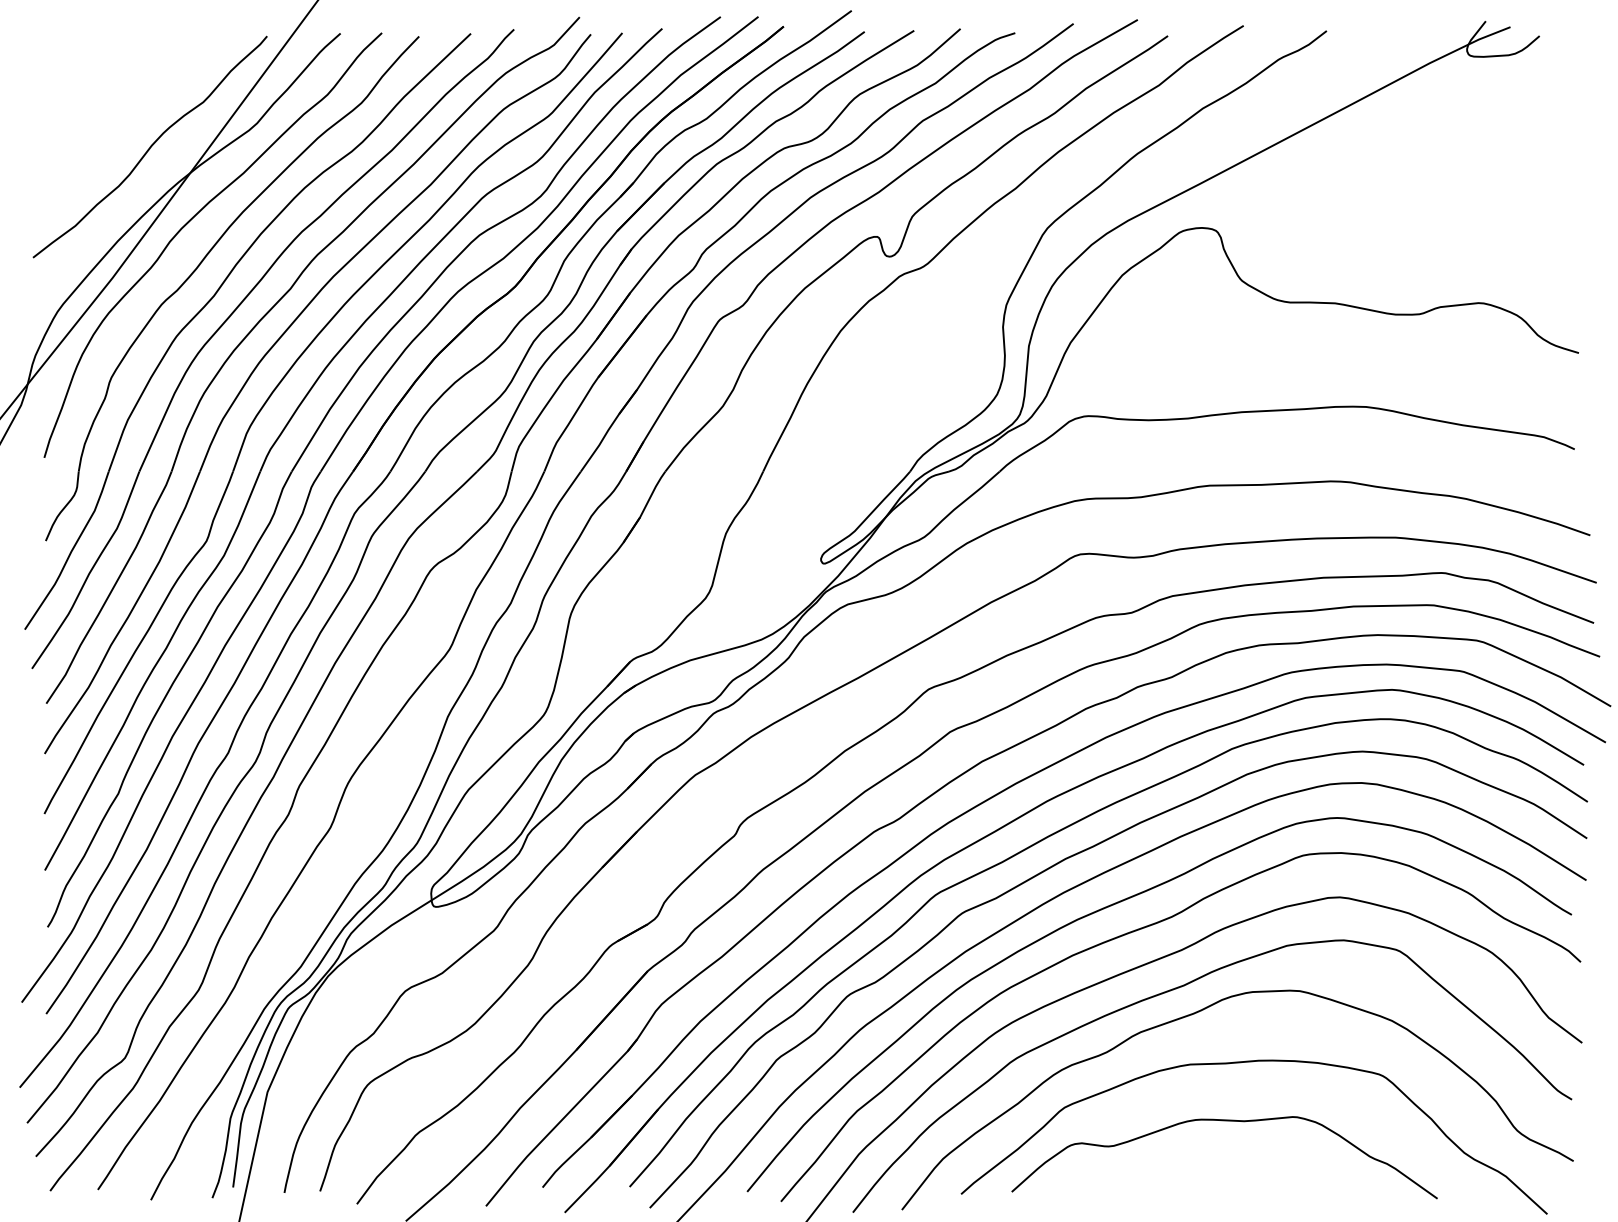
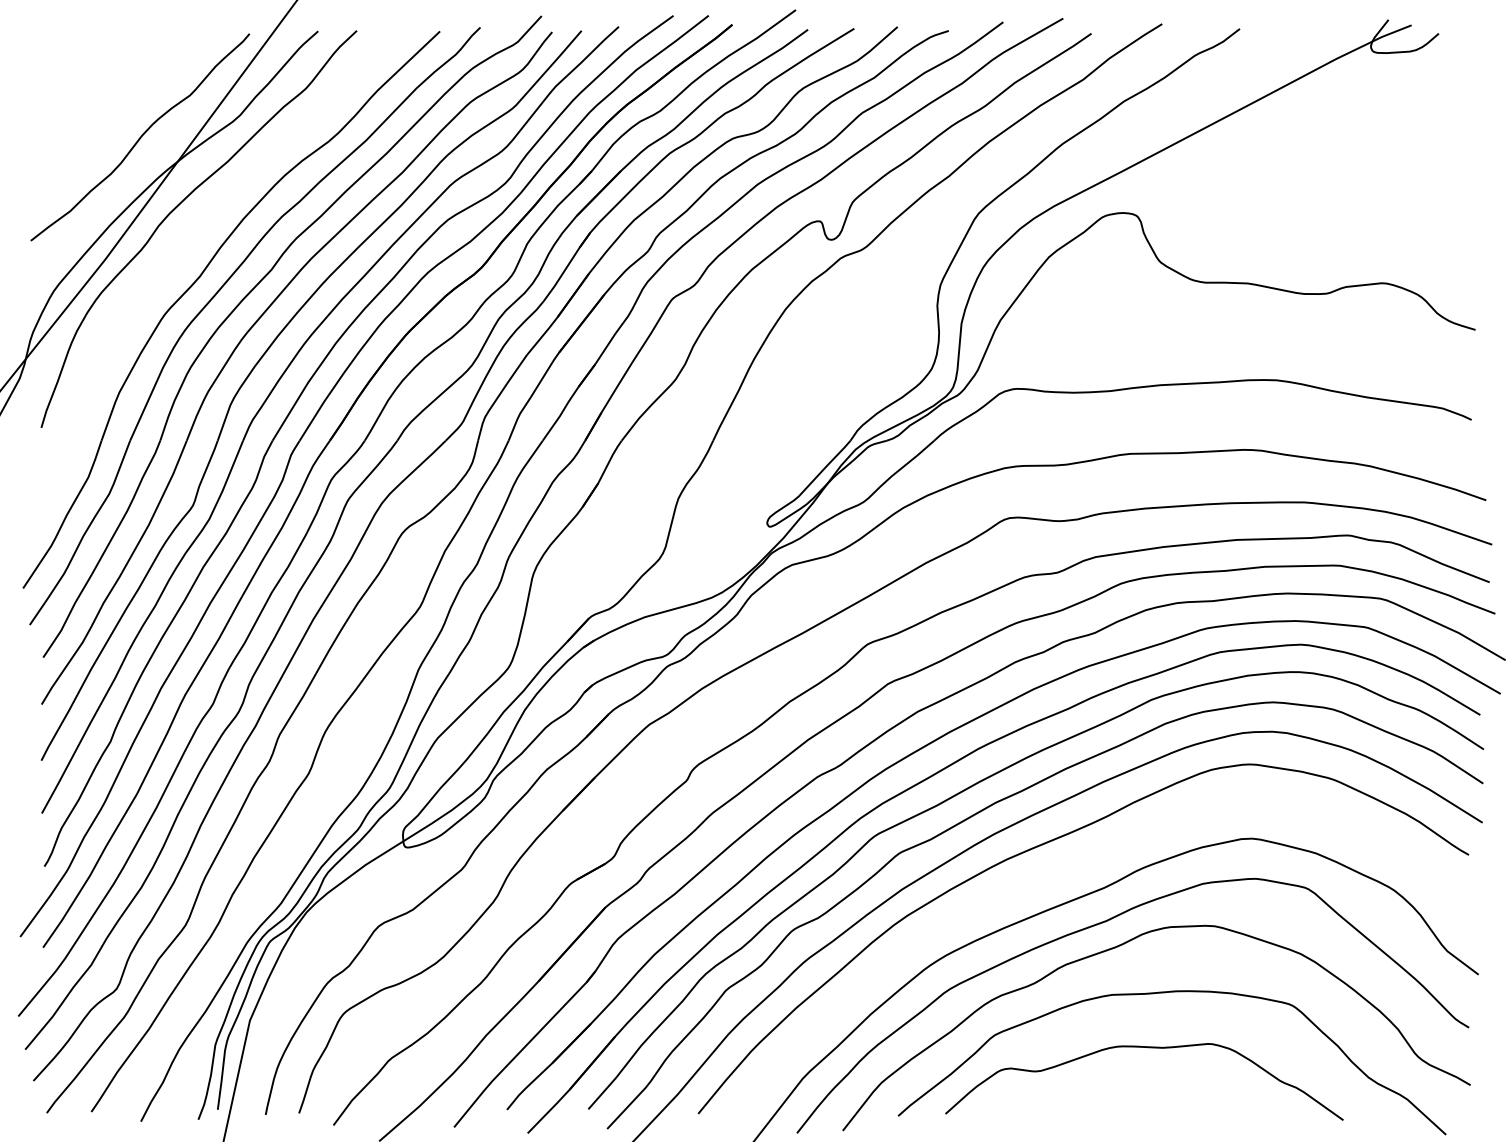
part: (200, 265) -> (187, 248), removed
curve: (1142, 929) -> (1067, 868), removed

